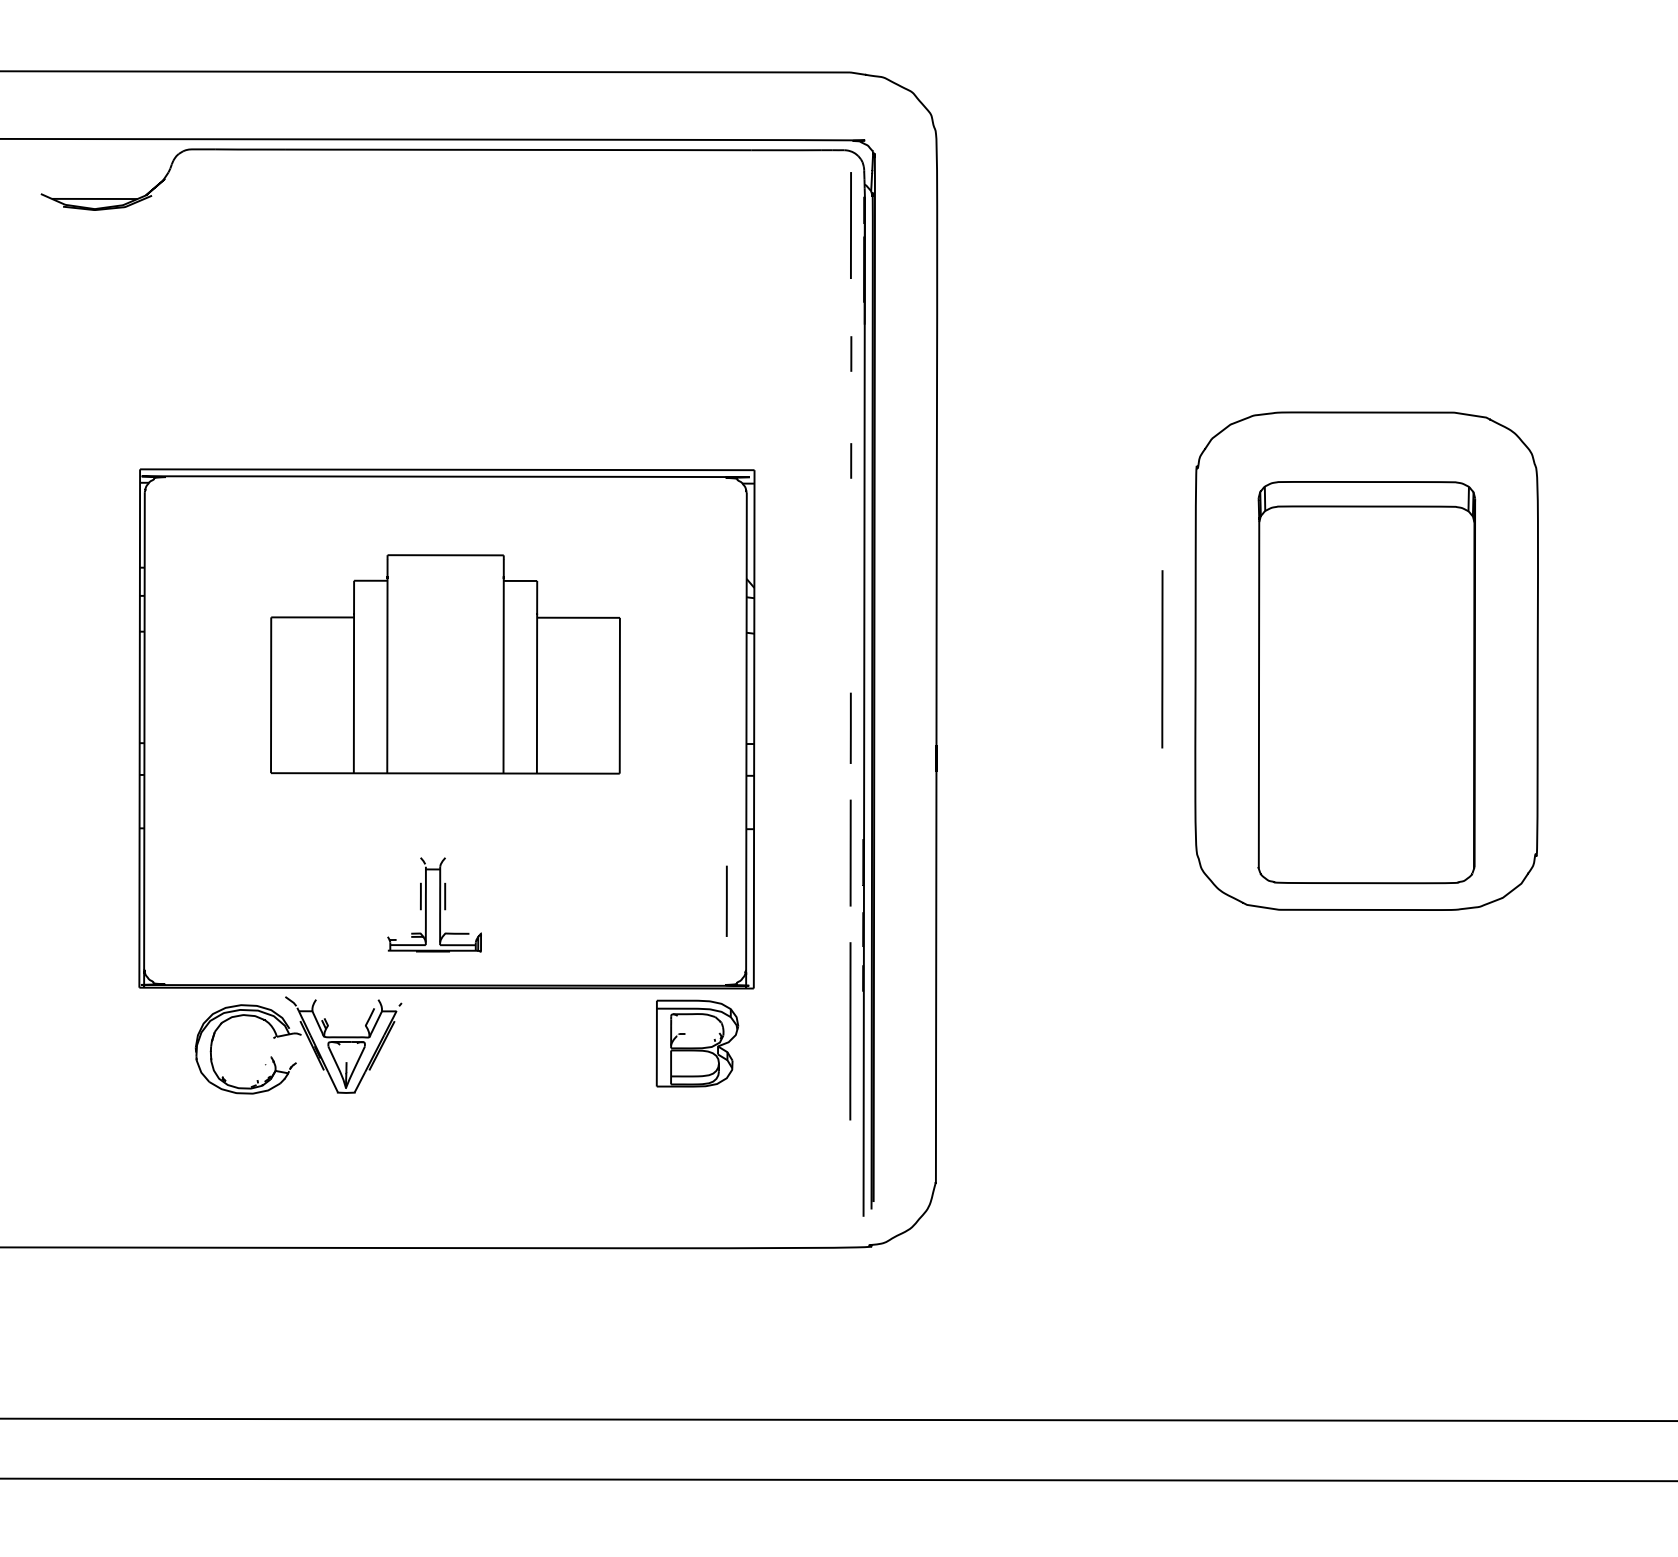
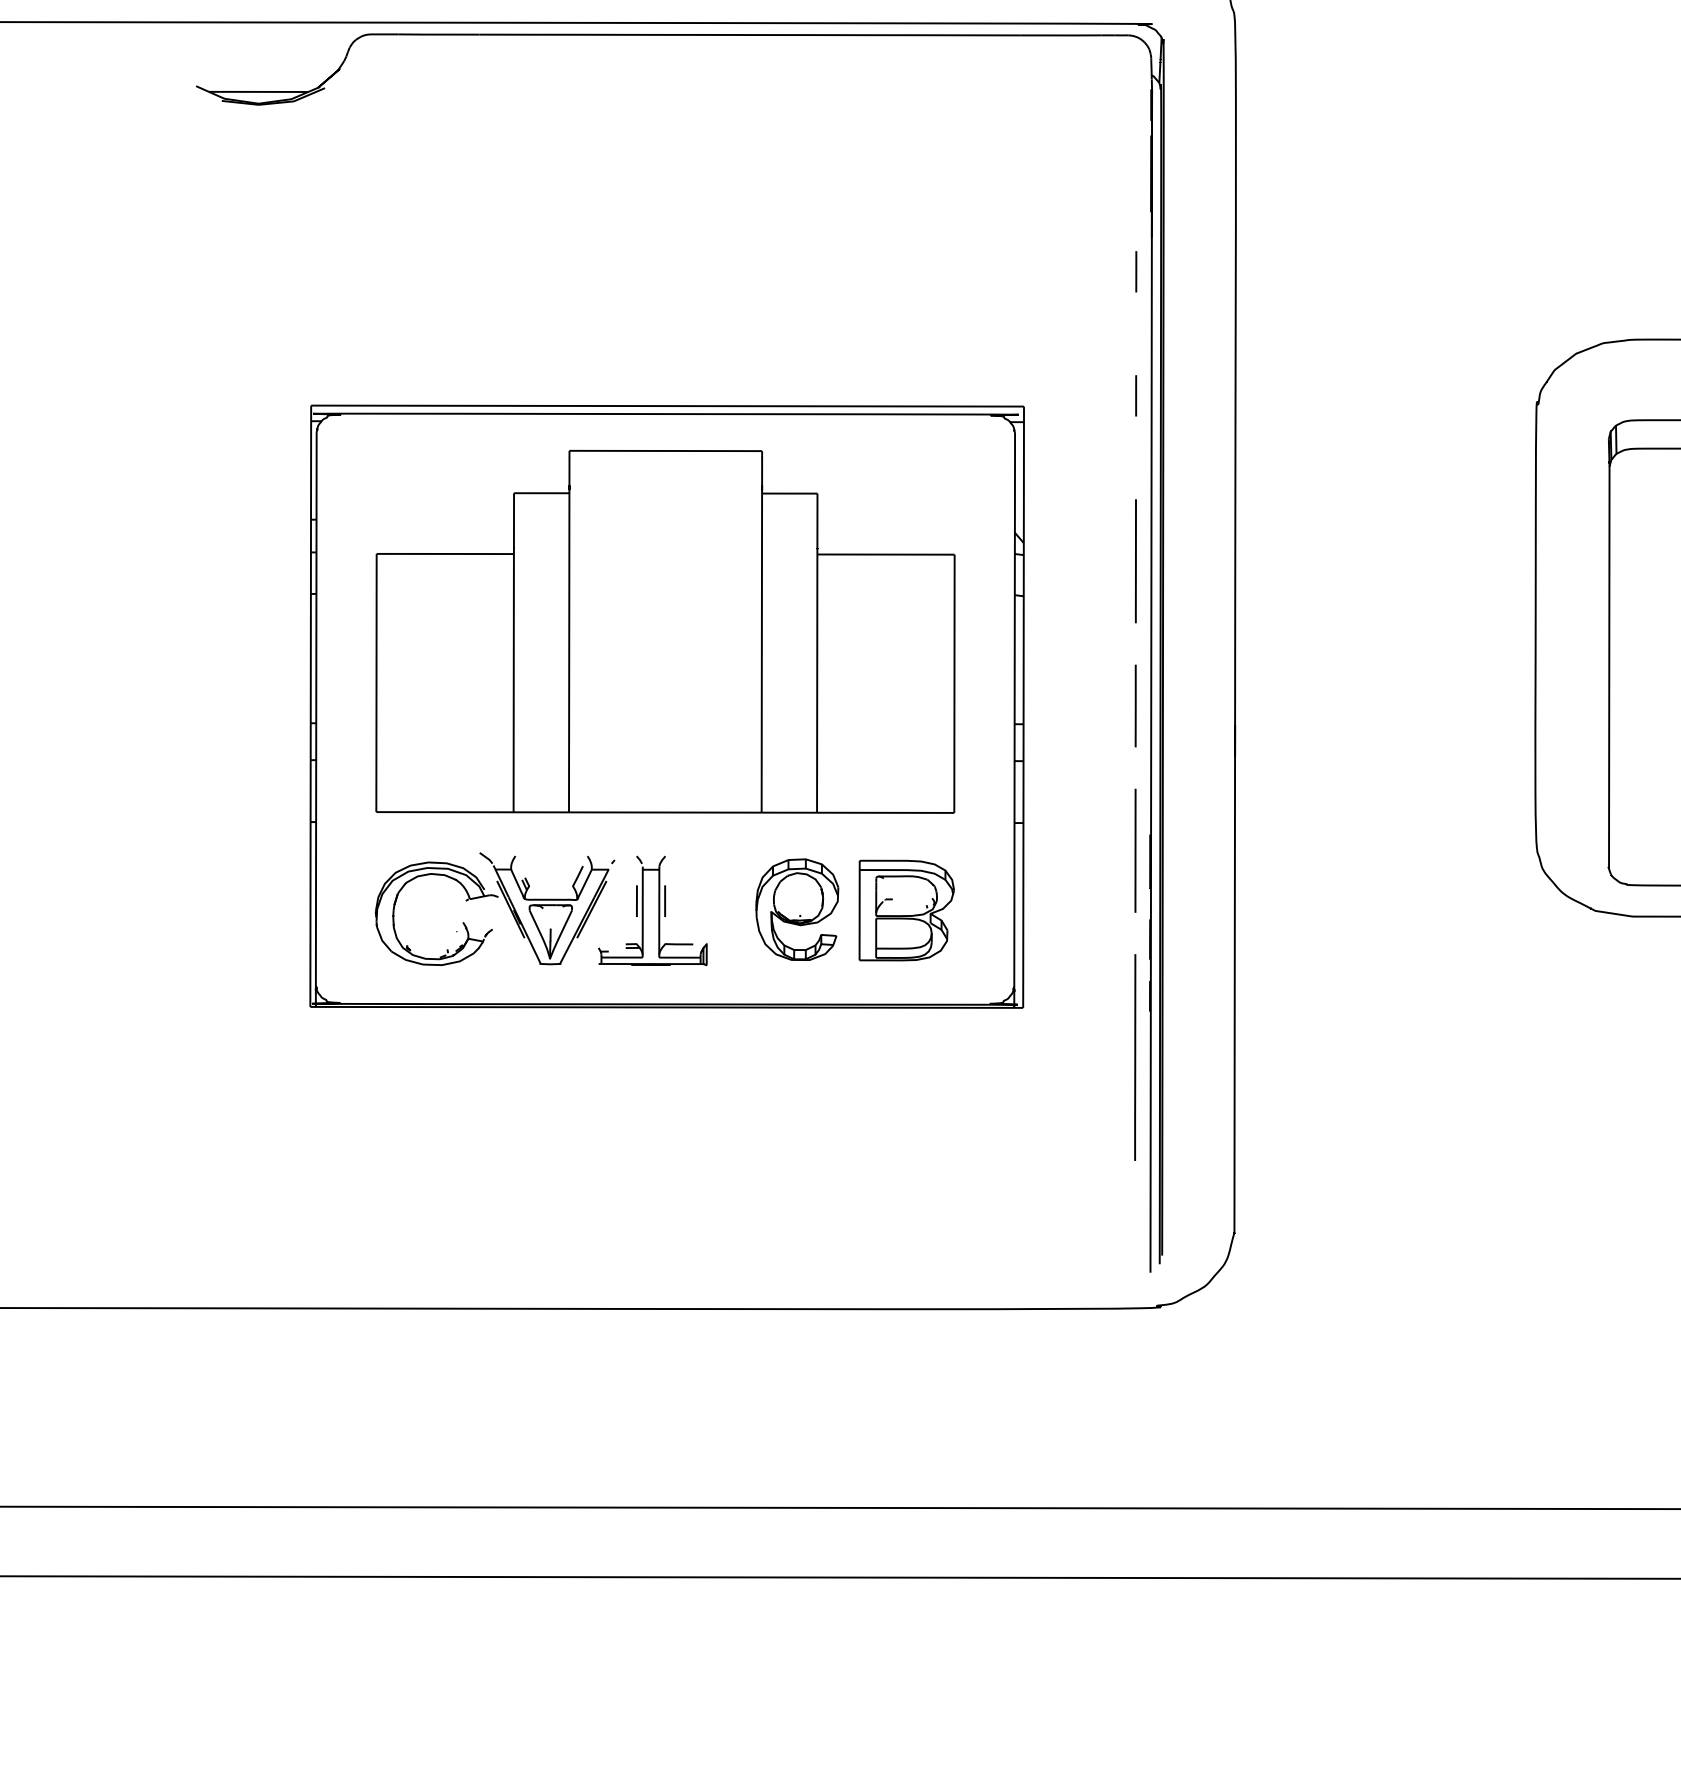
line: (850, 225) -> (1135, 561), moved
line: (1162, 659) -> (1497, 626), removed
part: (445, 664) -> (665, 631), size x1.43
line: (726, 900) -> (991, 905), removed
part: (558, 903) -> (796, 909), added
part: (299, 1035) -> (496, 897), moved
part: (697, 1043) -> (906, 910), moved

